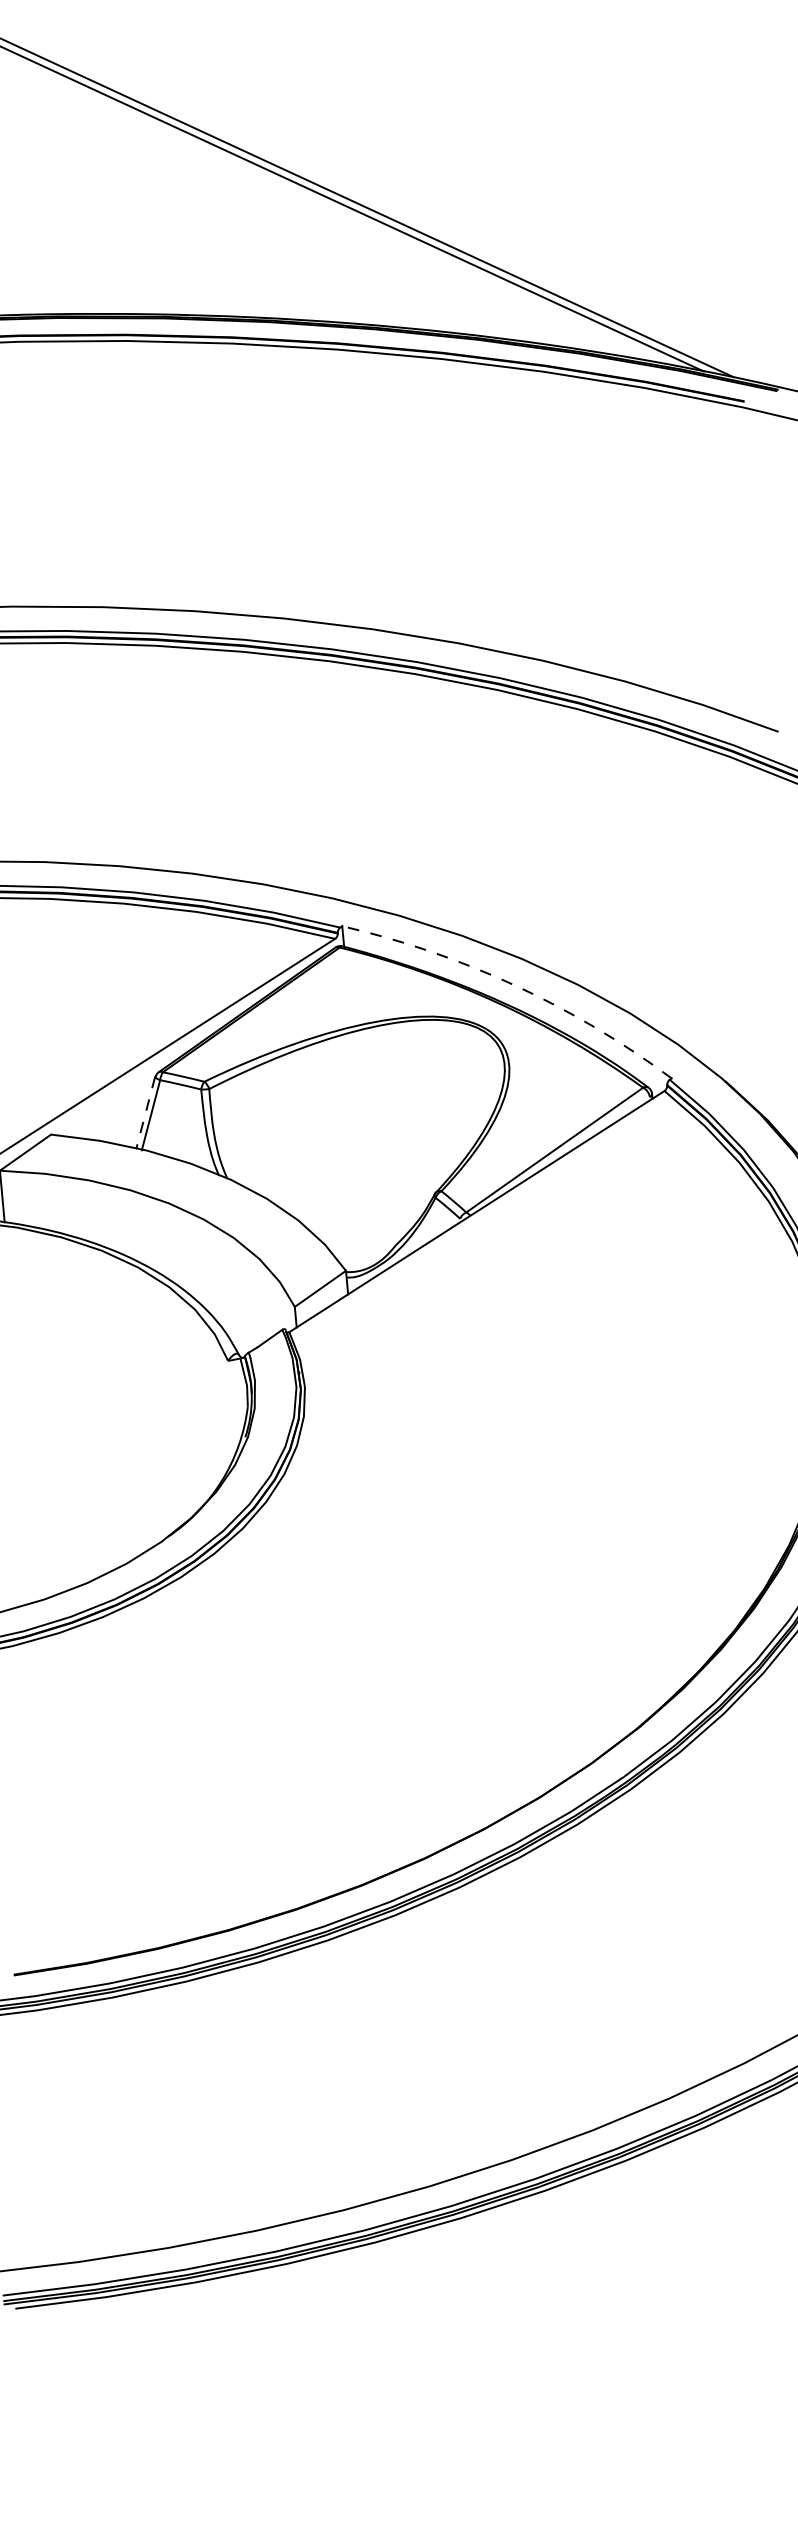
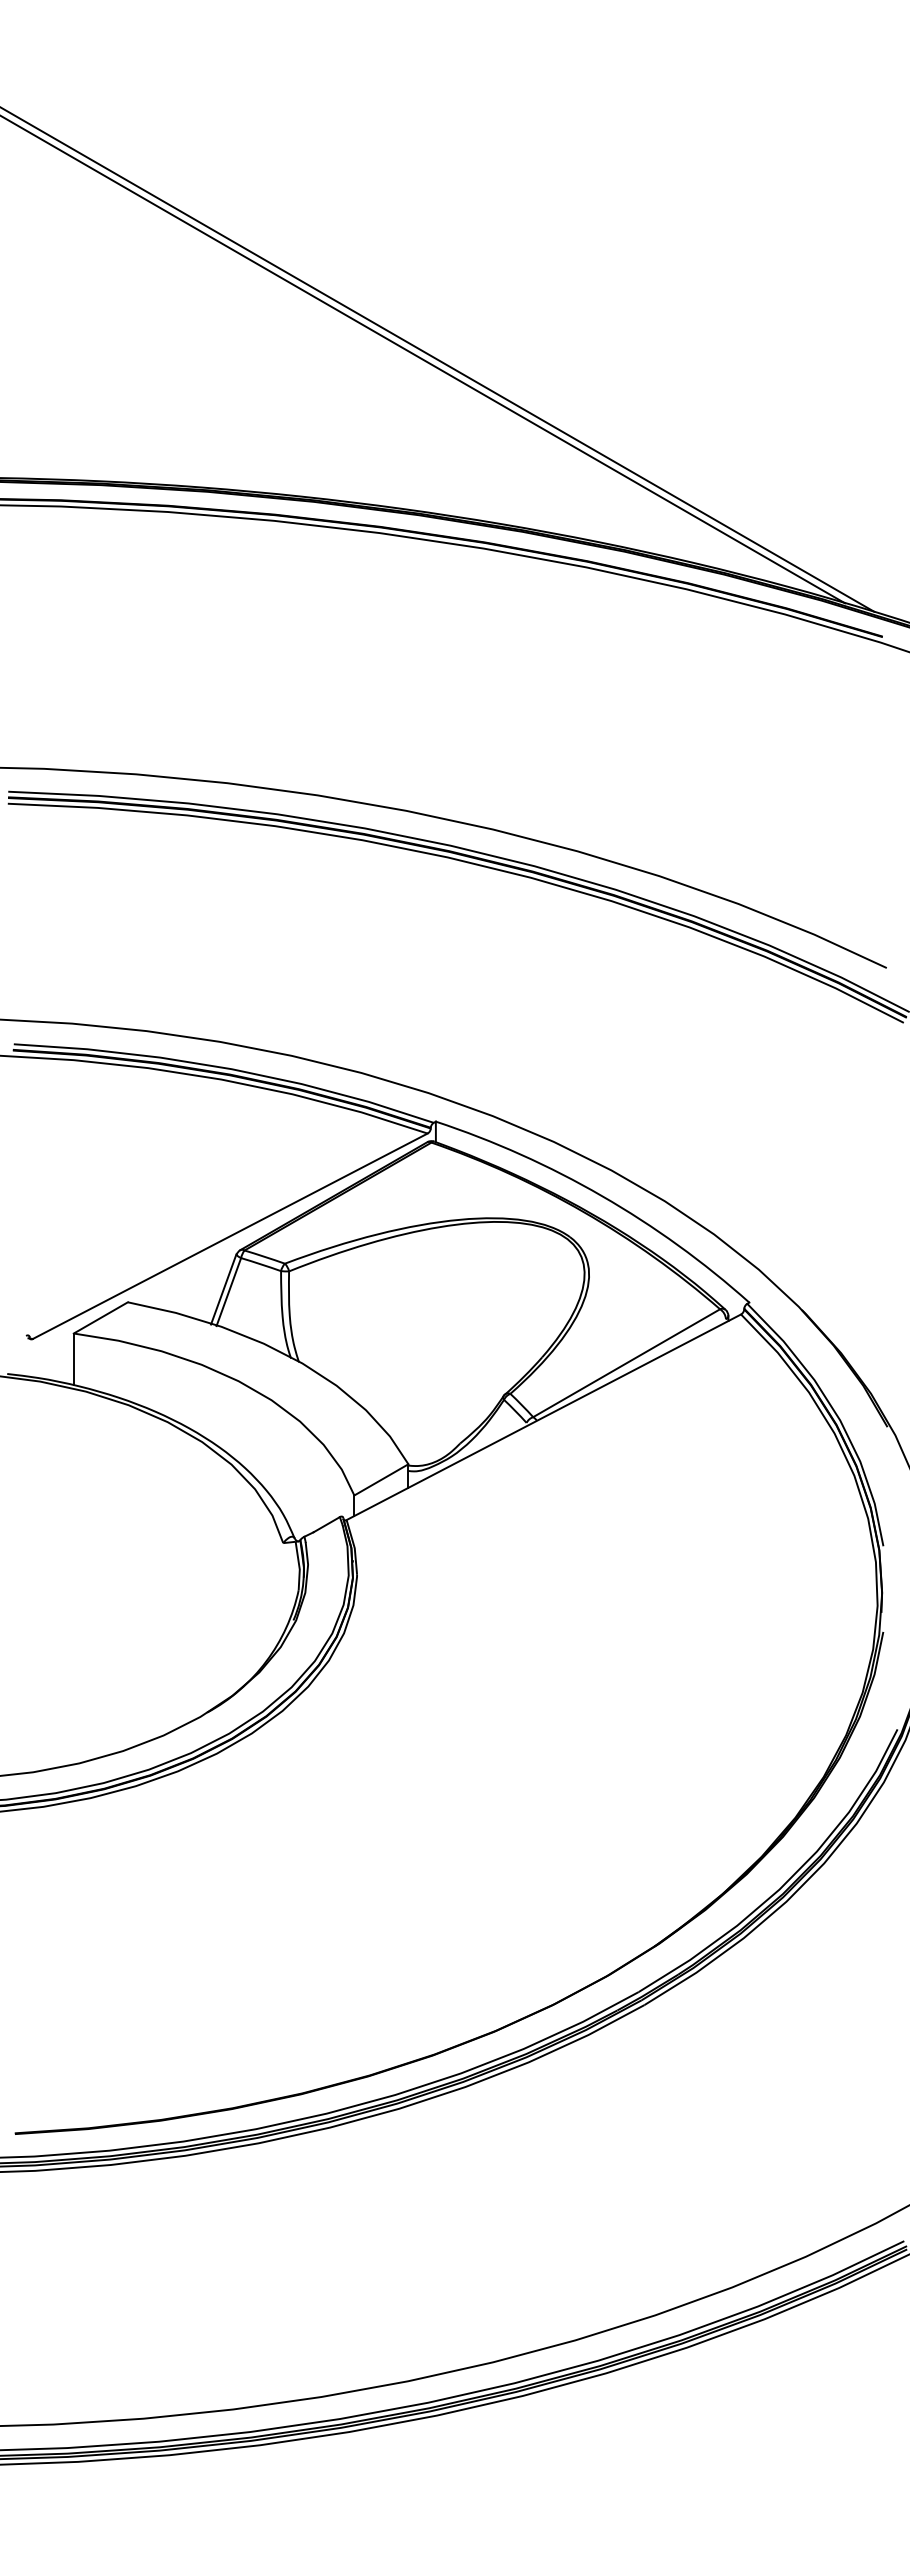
arc: (514, 985) -> (601, 1196), dashed -> solid
line: (145, 1113) -> (223, 1289), dashed -> solid

